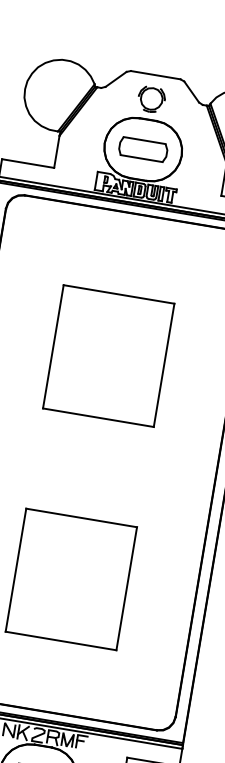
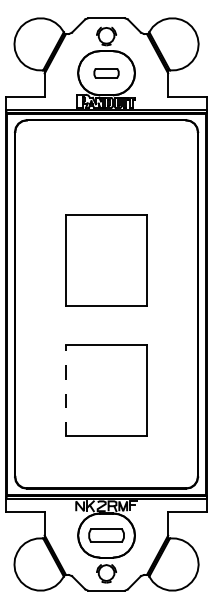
part: (143, 149) -> (106, 73), size x0.7
part: (108, 355) -> (106, 260), moved
line: (15, 570) -> (65, 390), solid -> dashed

